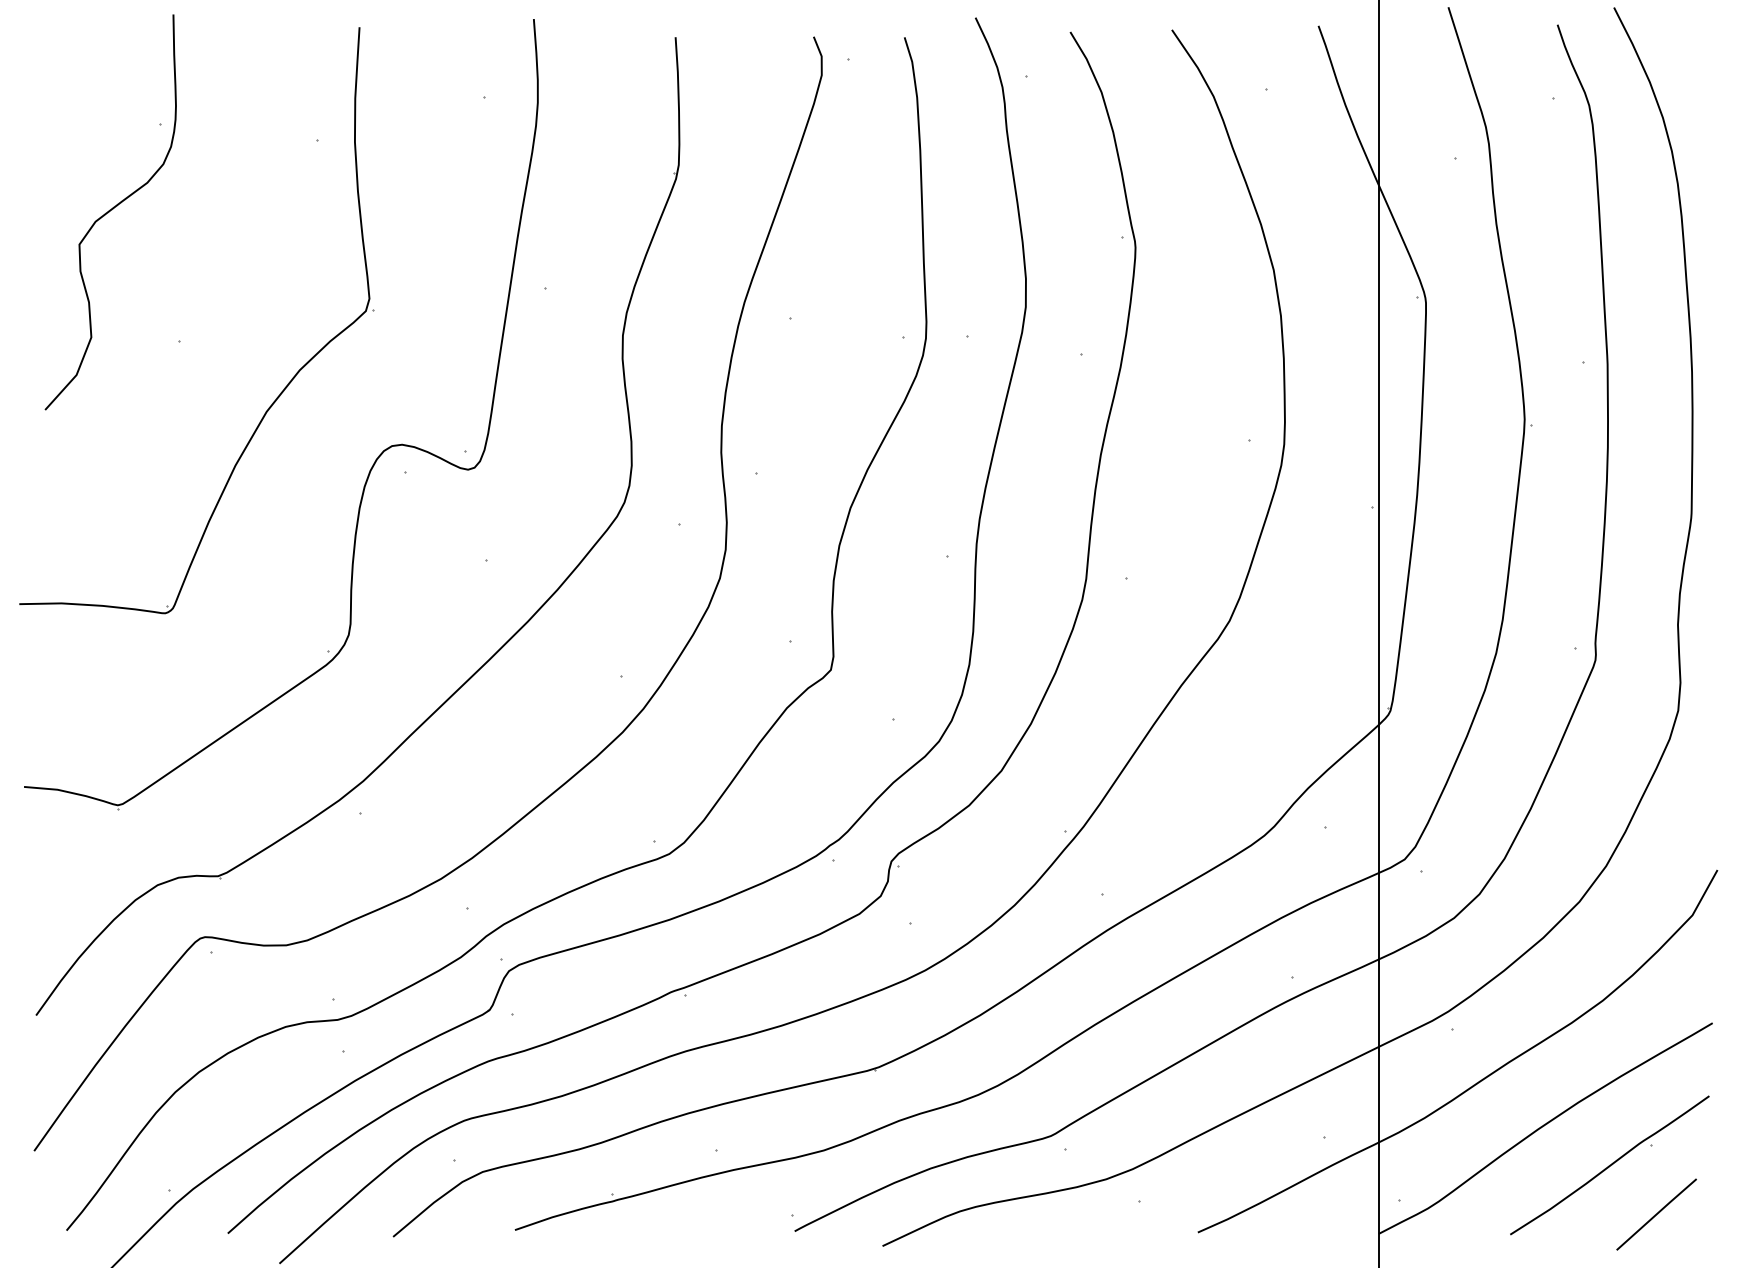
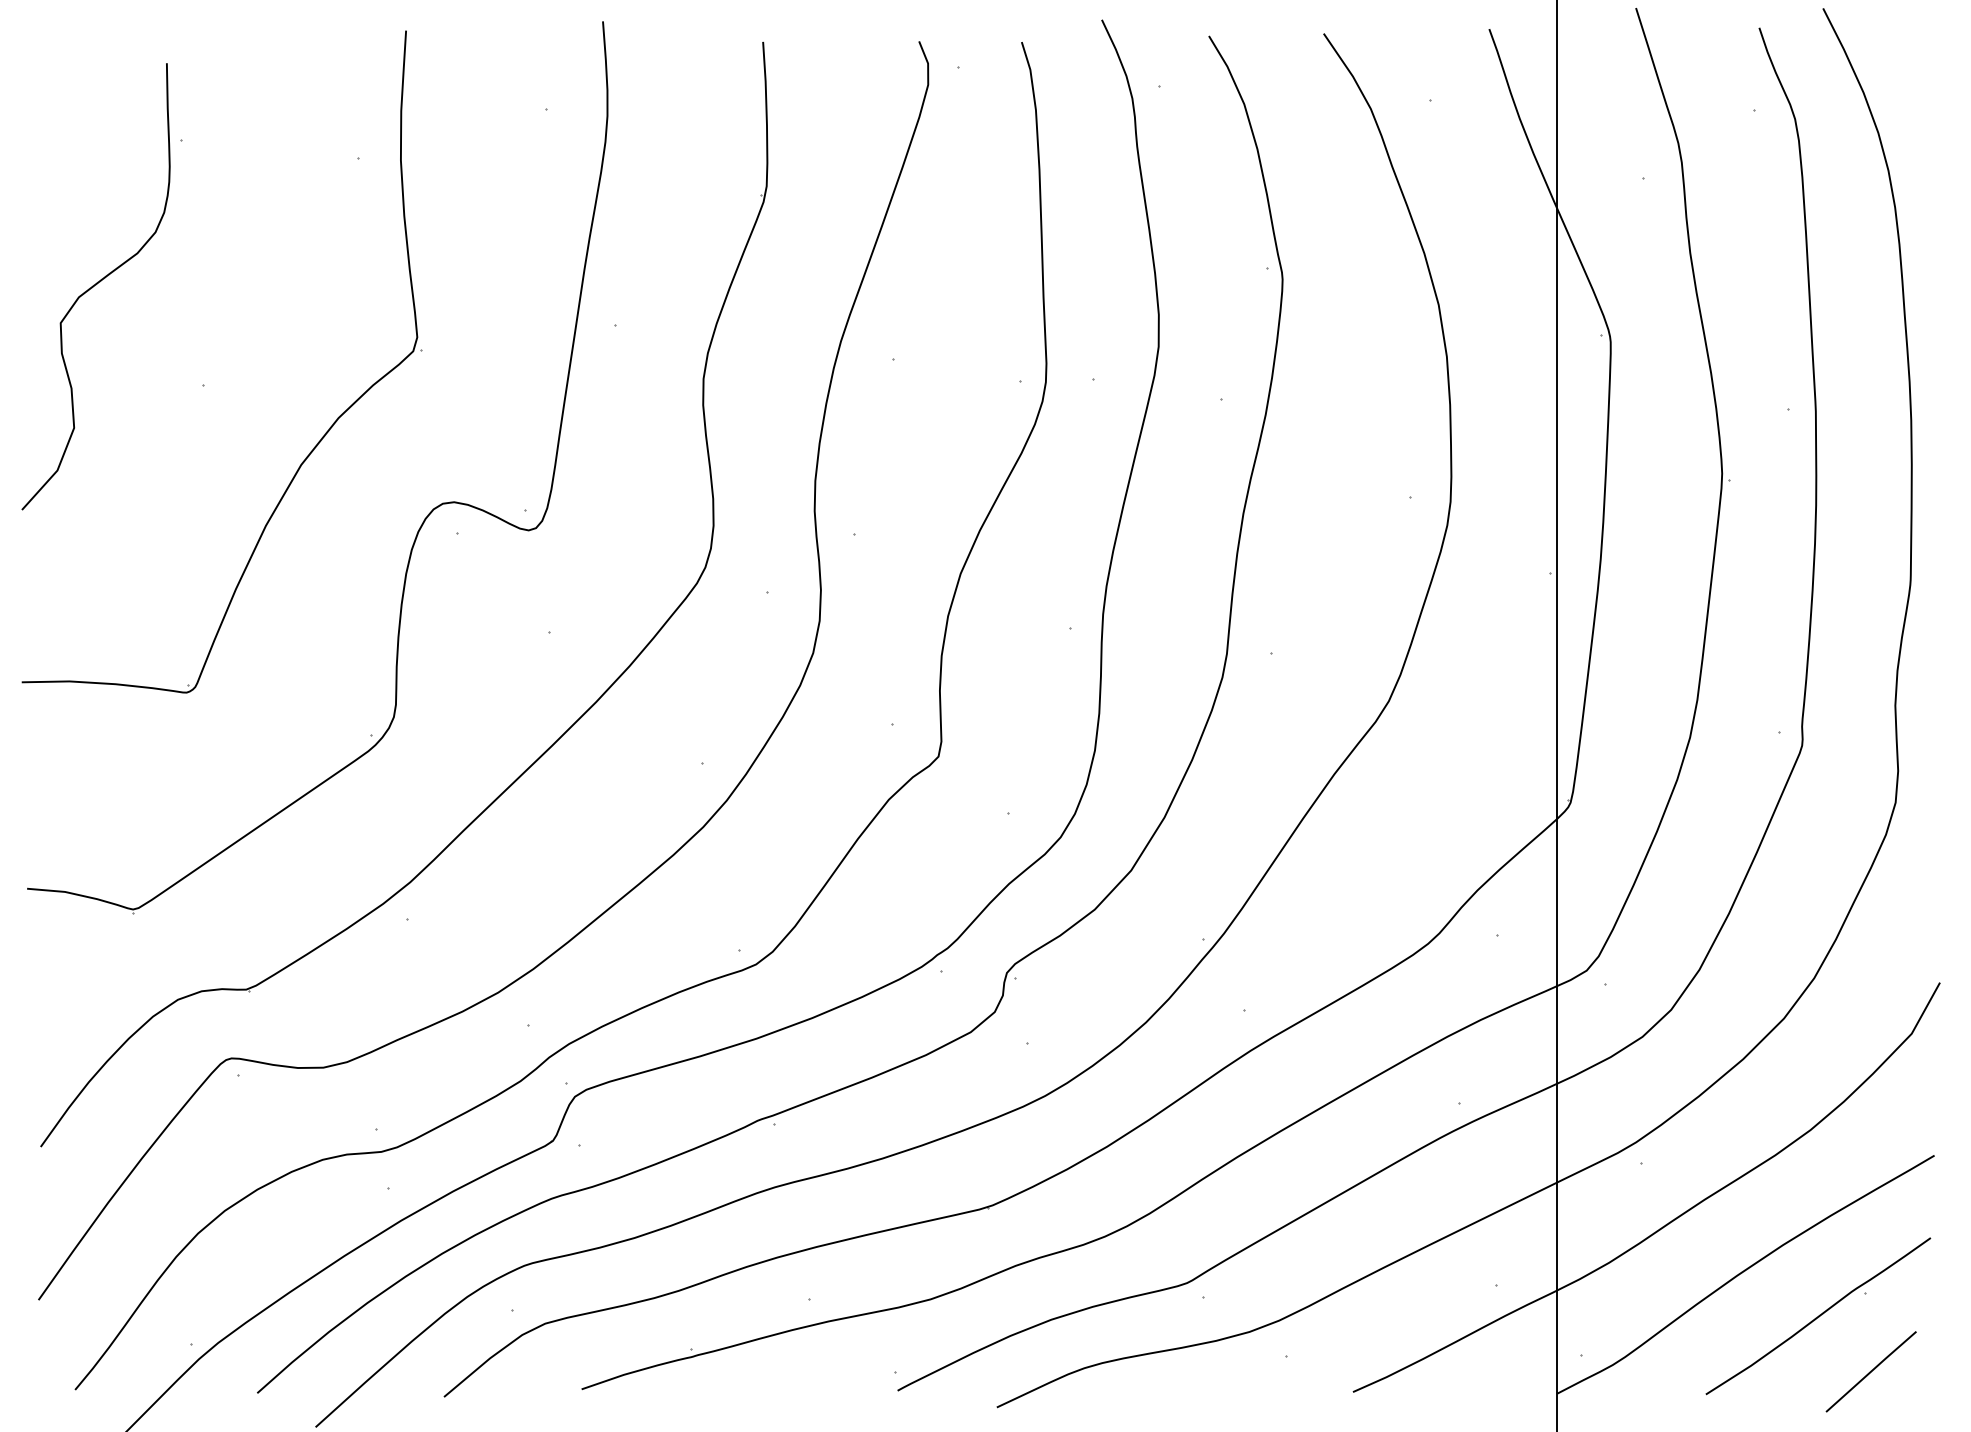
curve: (110, 211) -> (95, 285), moved

